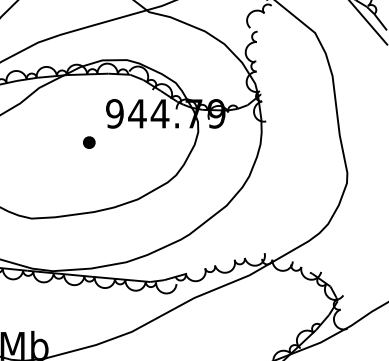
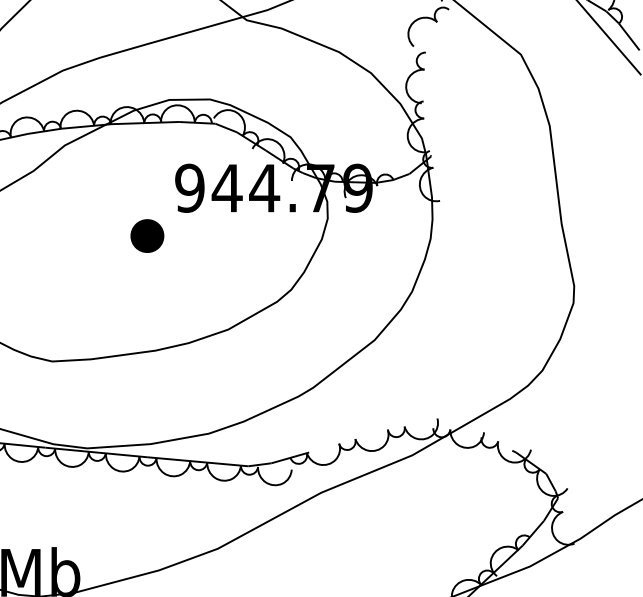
part: (89, 142) -> (147, 235), size x1.6

